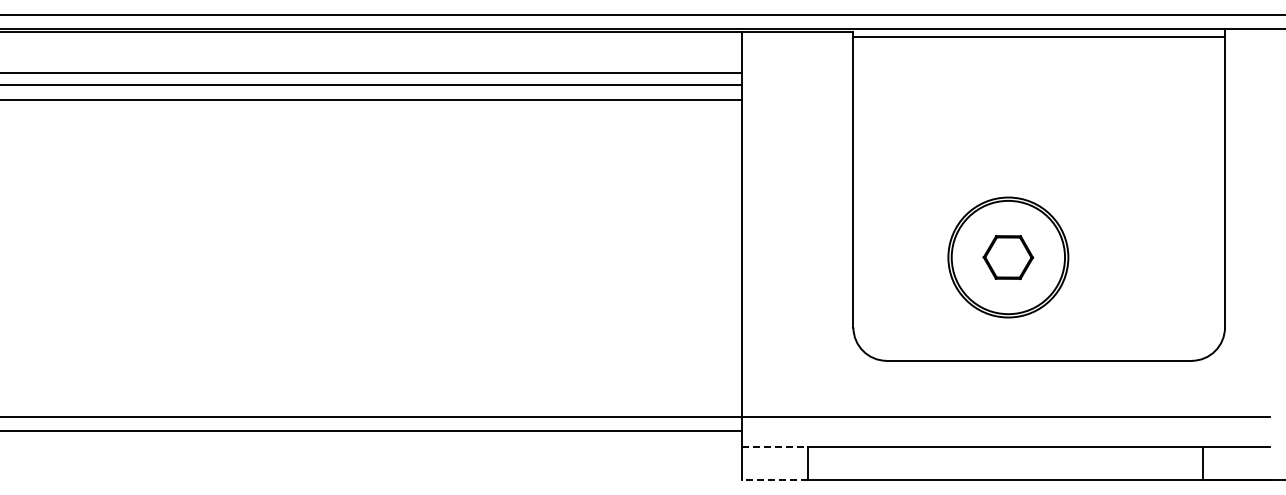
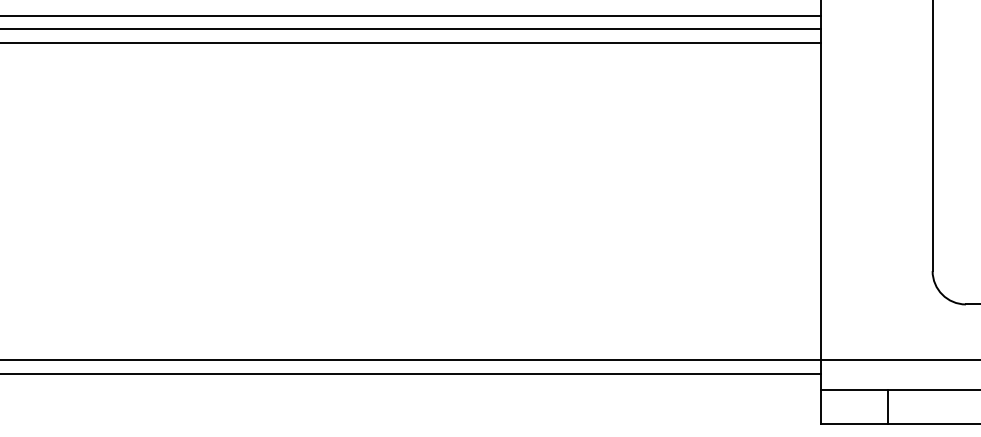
line: (775, 446) -> (854, 390), dashed -> solid
line: (774, 479) -> (853, 423), dashed -> solid

